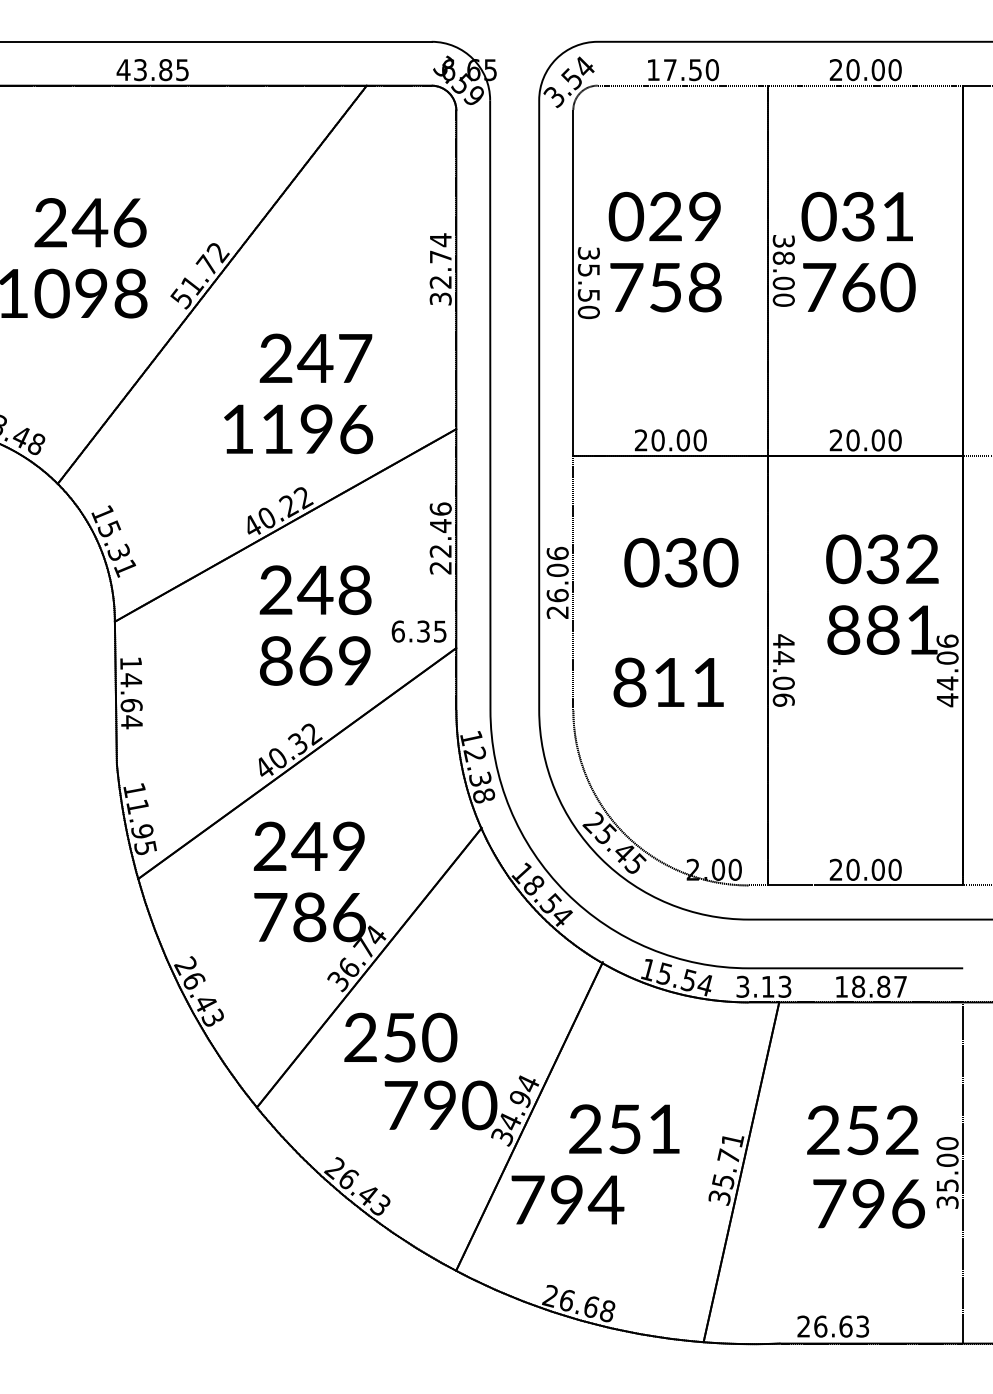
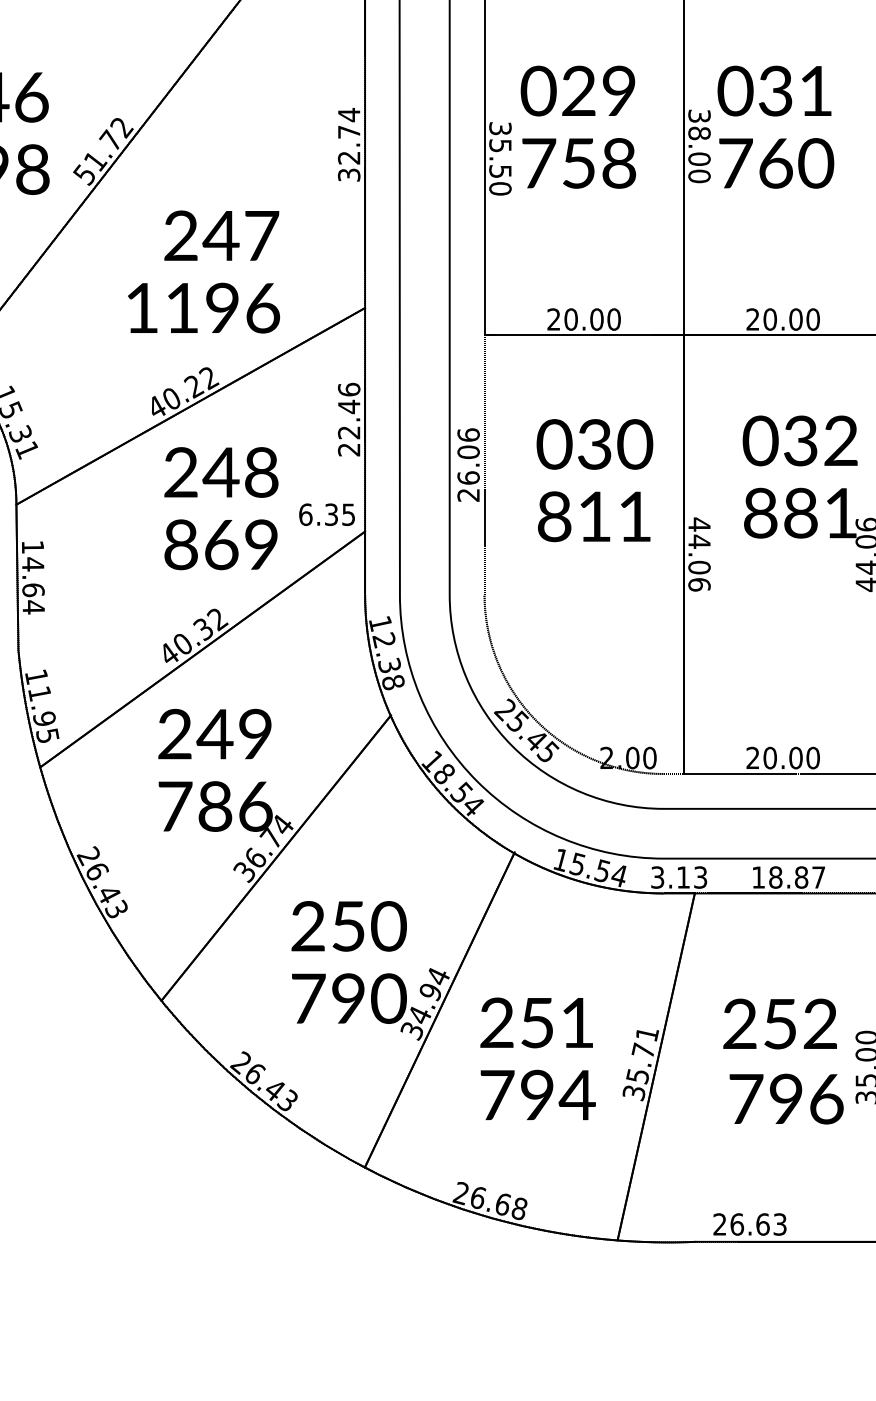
text: (668, 682) -> (593, 516), moved
text: (400, 1037) -> (348, 926), moved
text: (567, 1199) -> (537, 1094), moved

